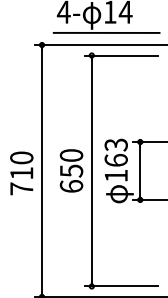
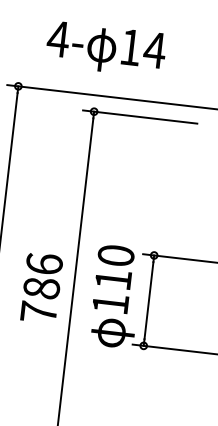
line: (106, 32) -> (121, 78), removed
text: (115, 152) -> (113, 267), 163 -> 110
text: (71, 170) -> (41, 287), 650 -> 786

